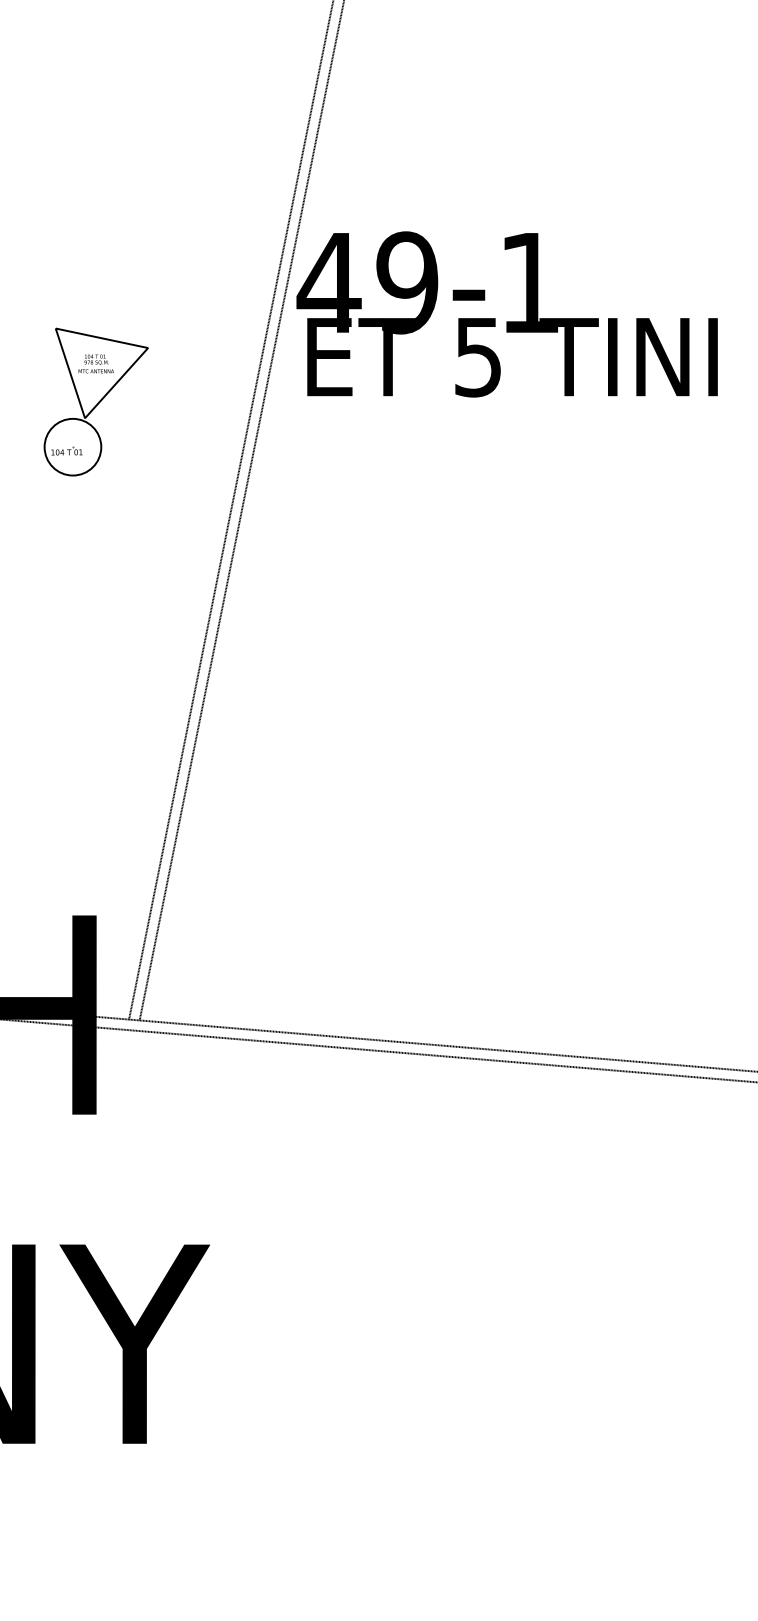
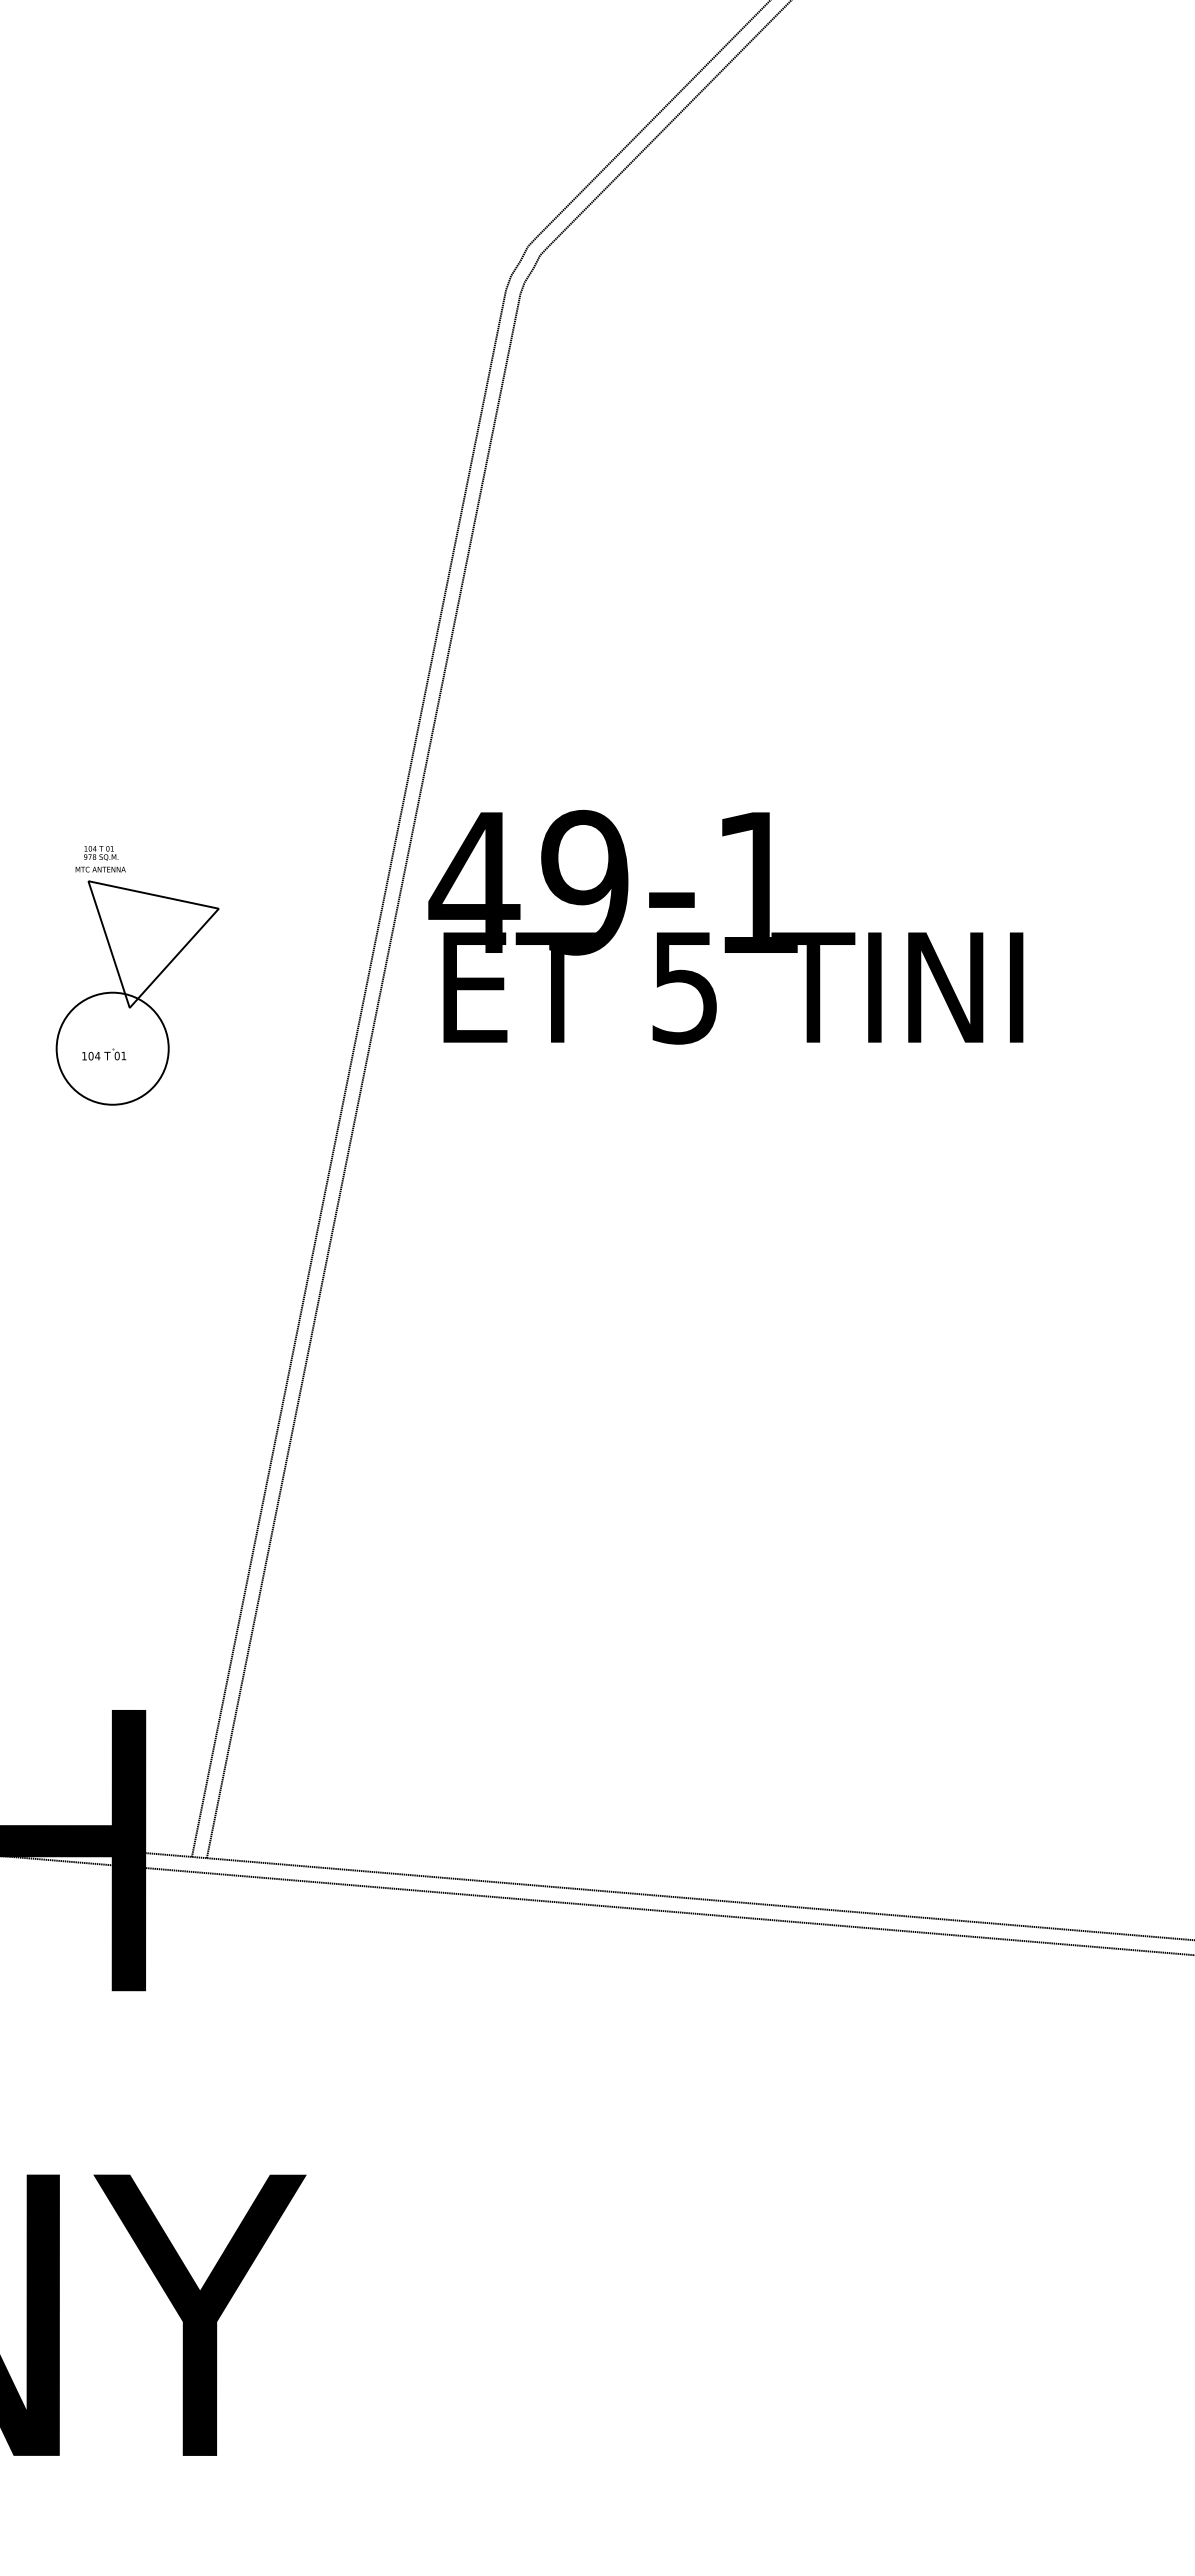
text: (506, 313) -> (725, 926), moved
text: (96, 364) -> (100, 859), moved
circle: (72, 447) -> (112, 1048), size x1.4

